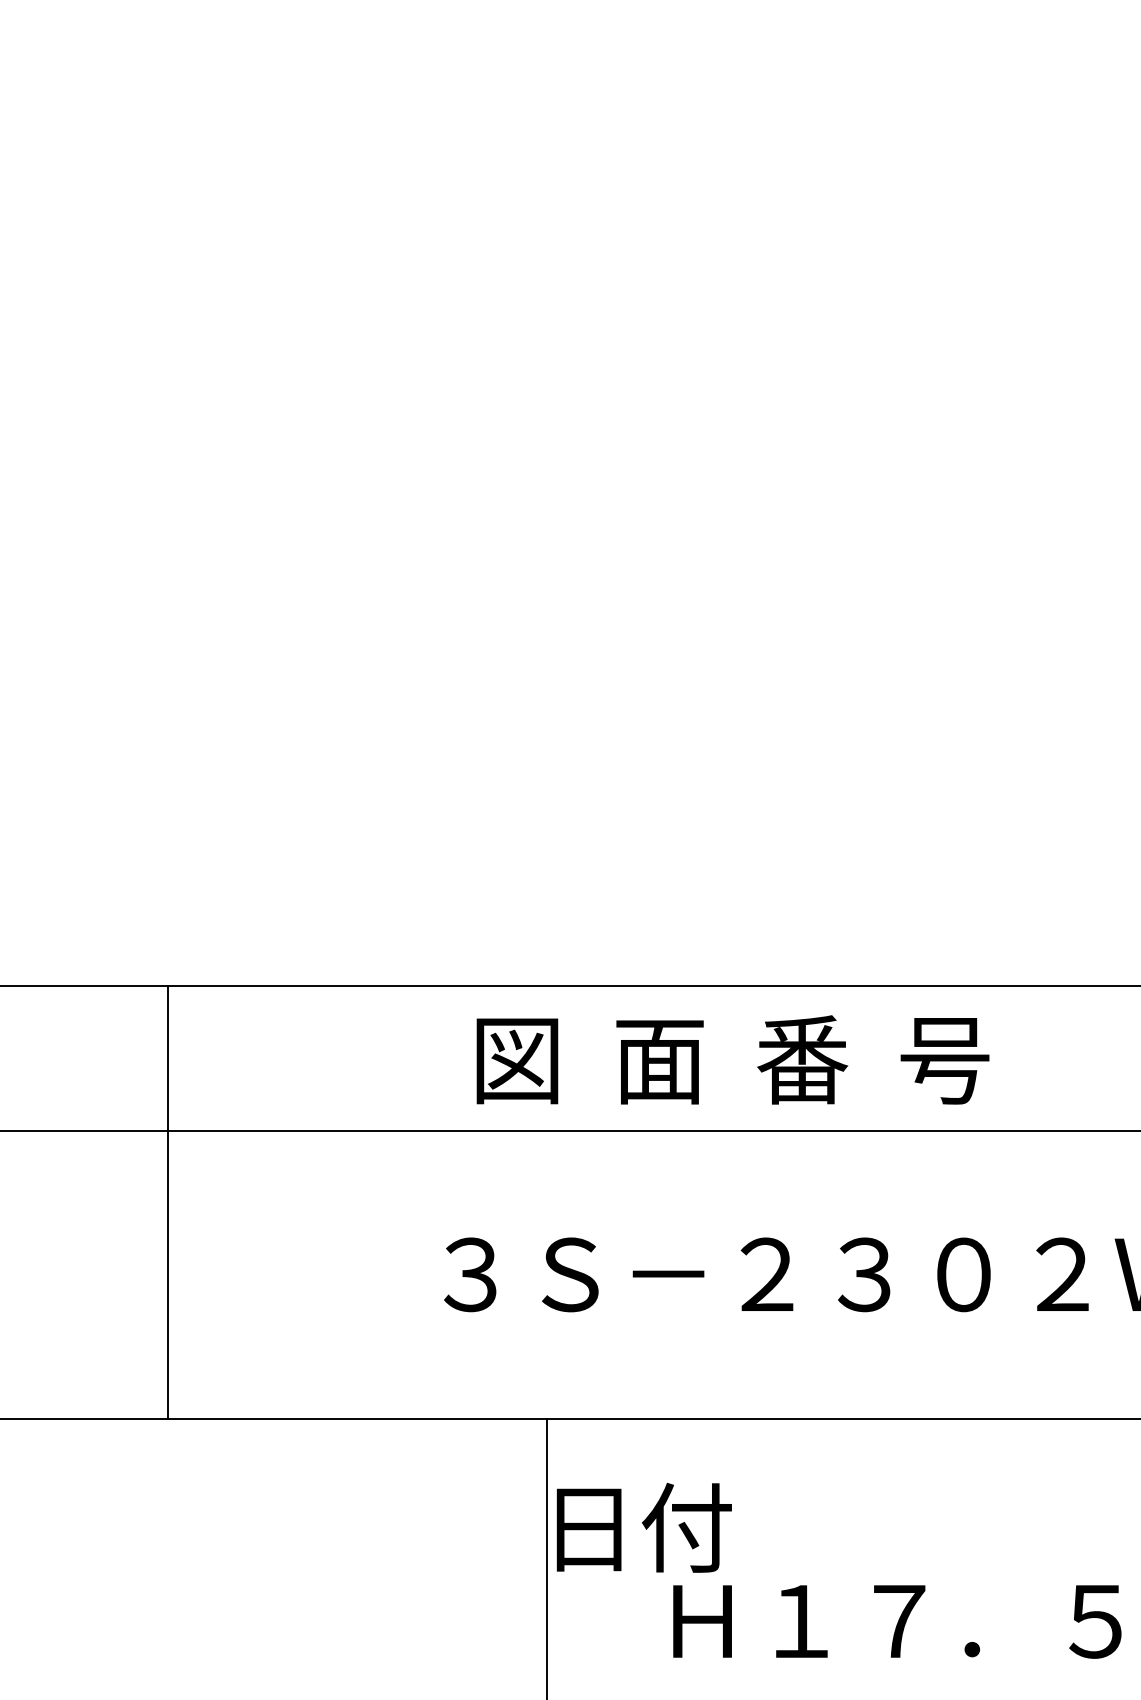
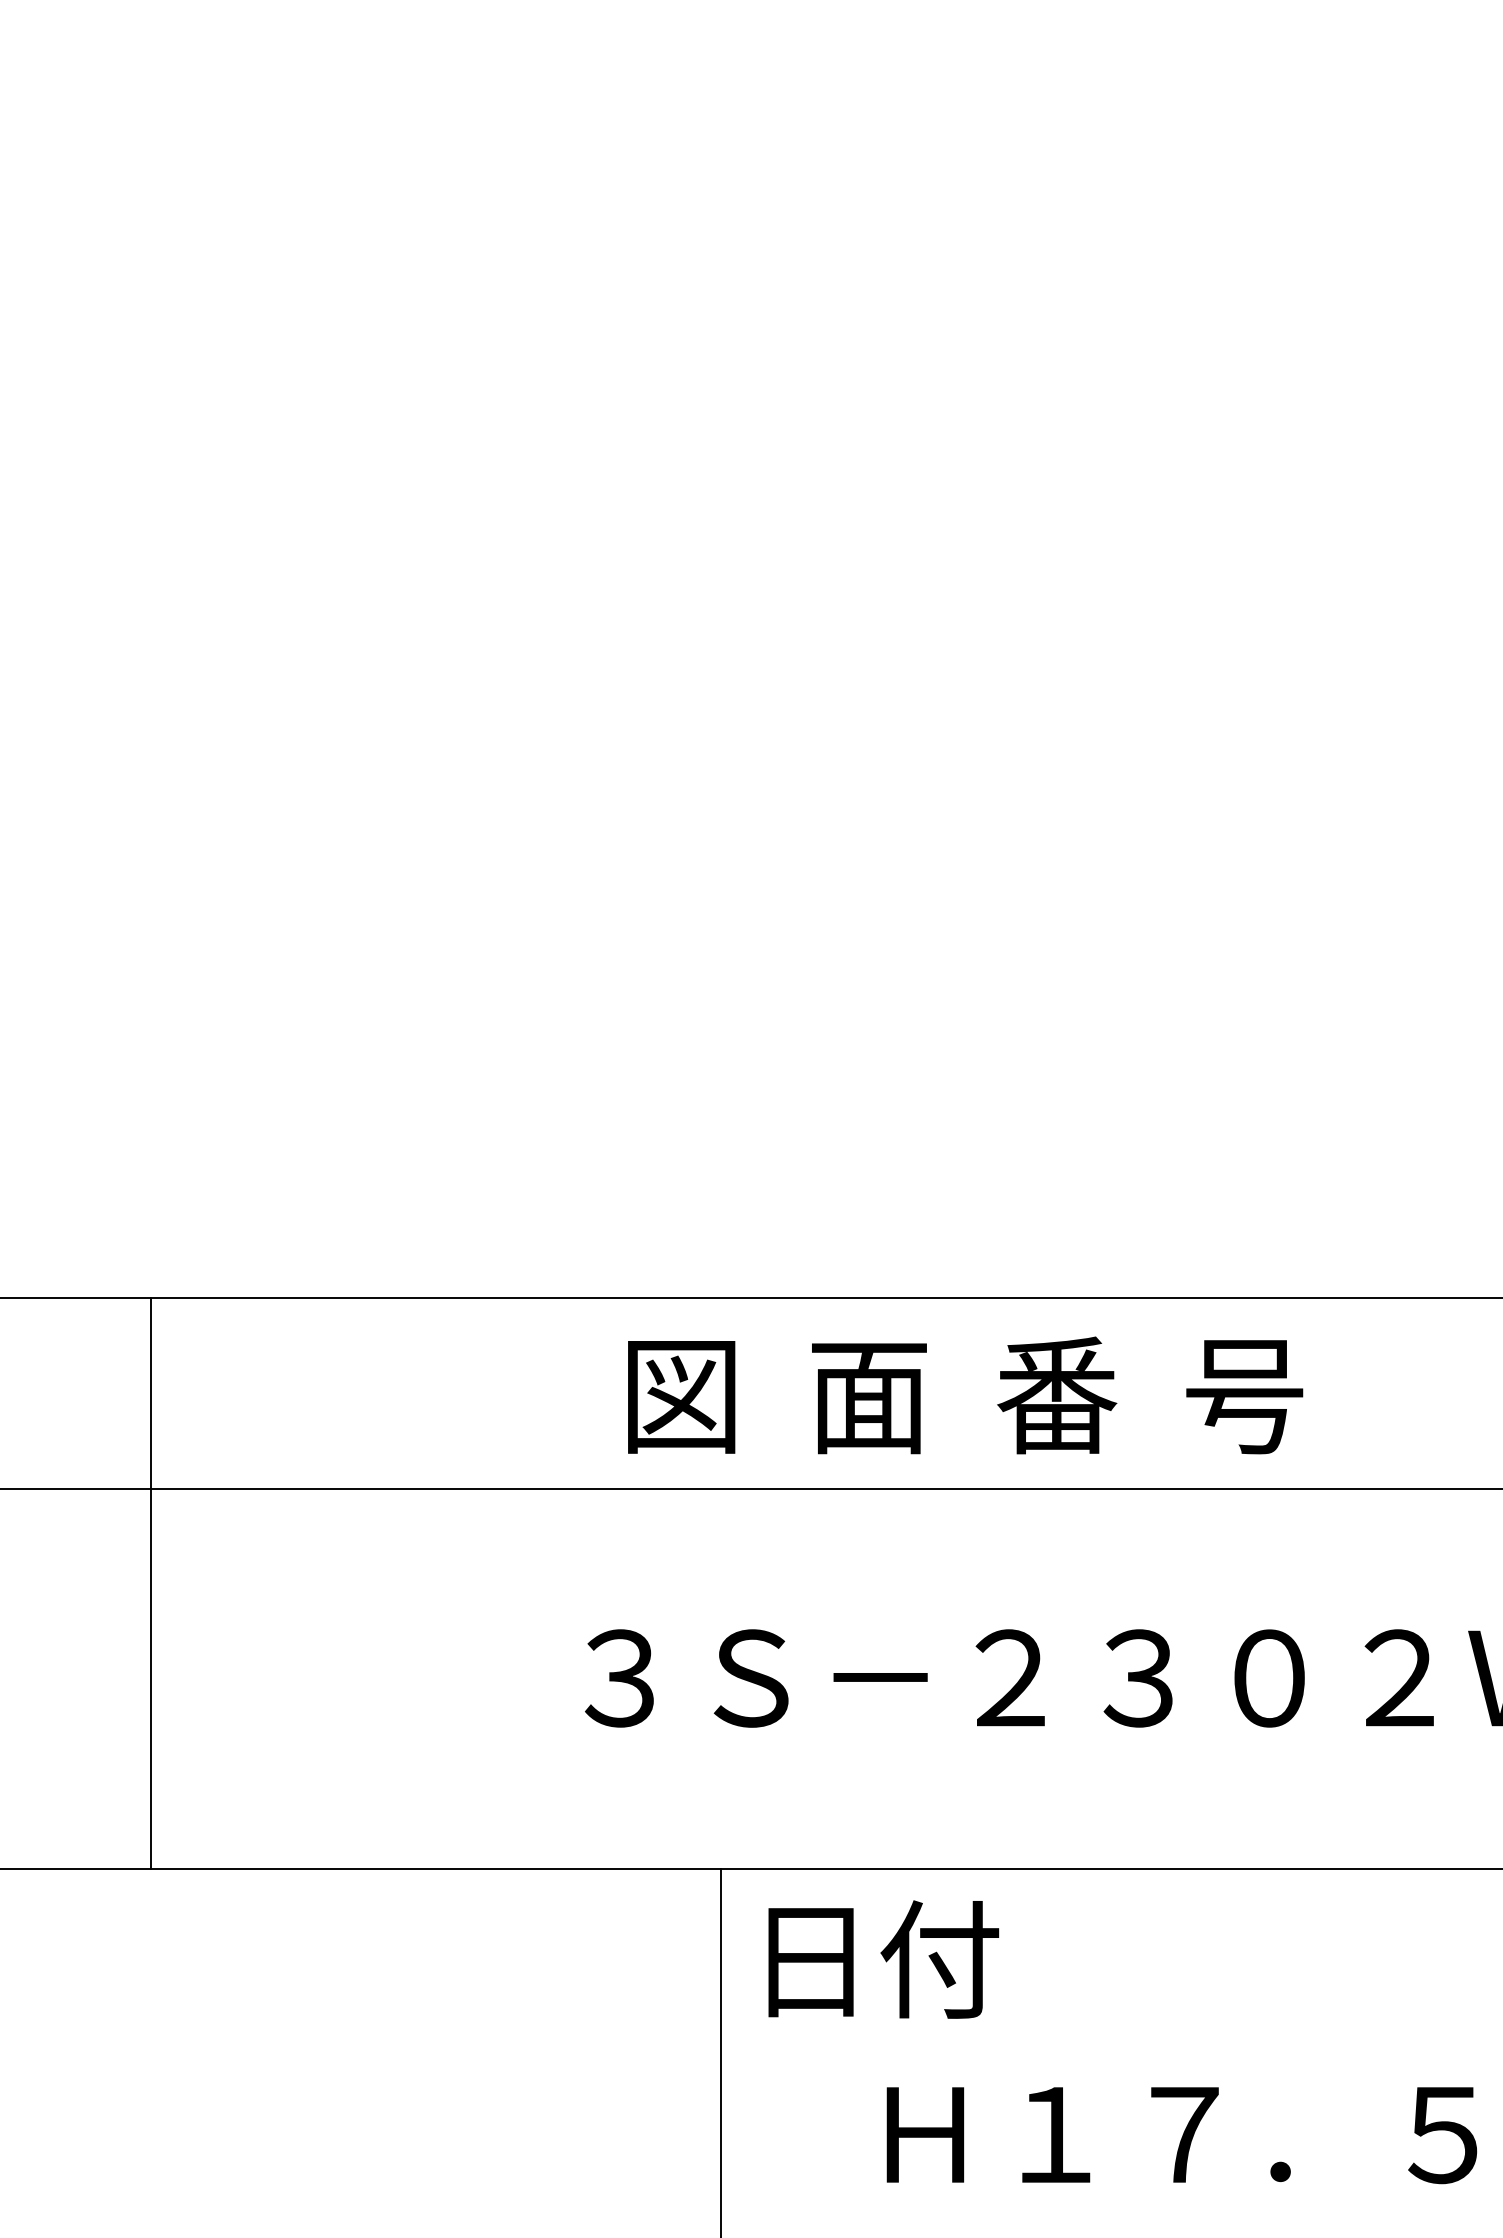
line: (168, 1202) -> (150, 1583), moved
text: (644, 1527) -> (883, 1959), moved

